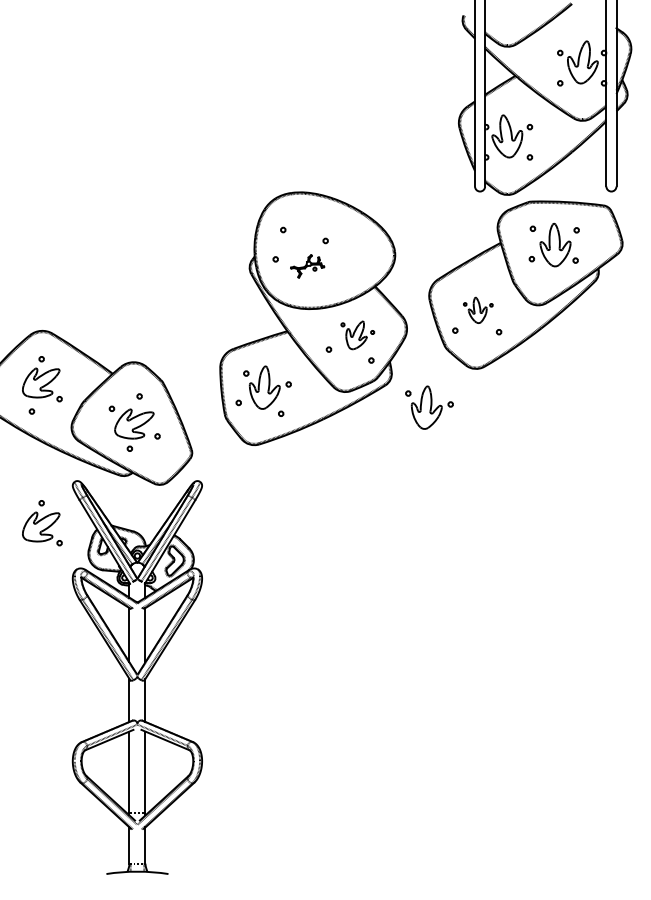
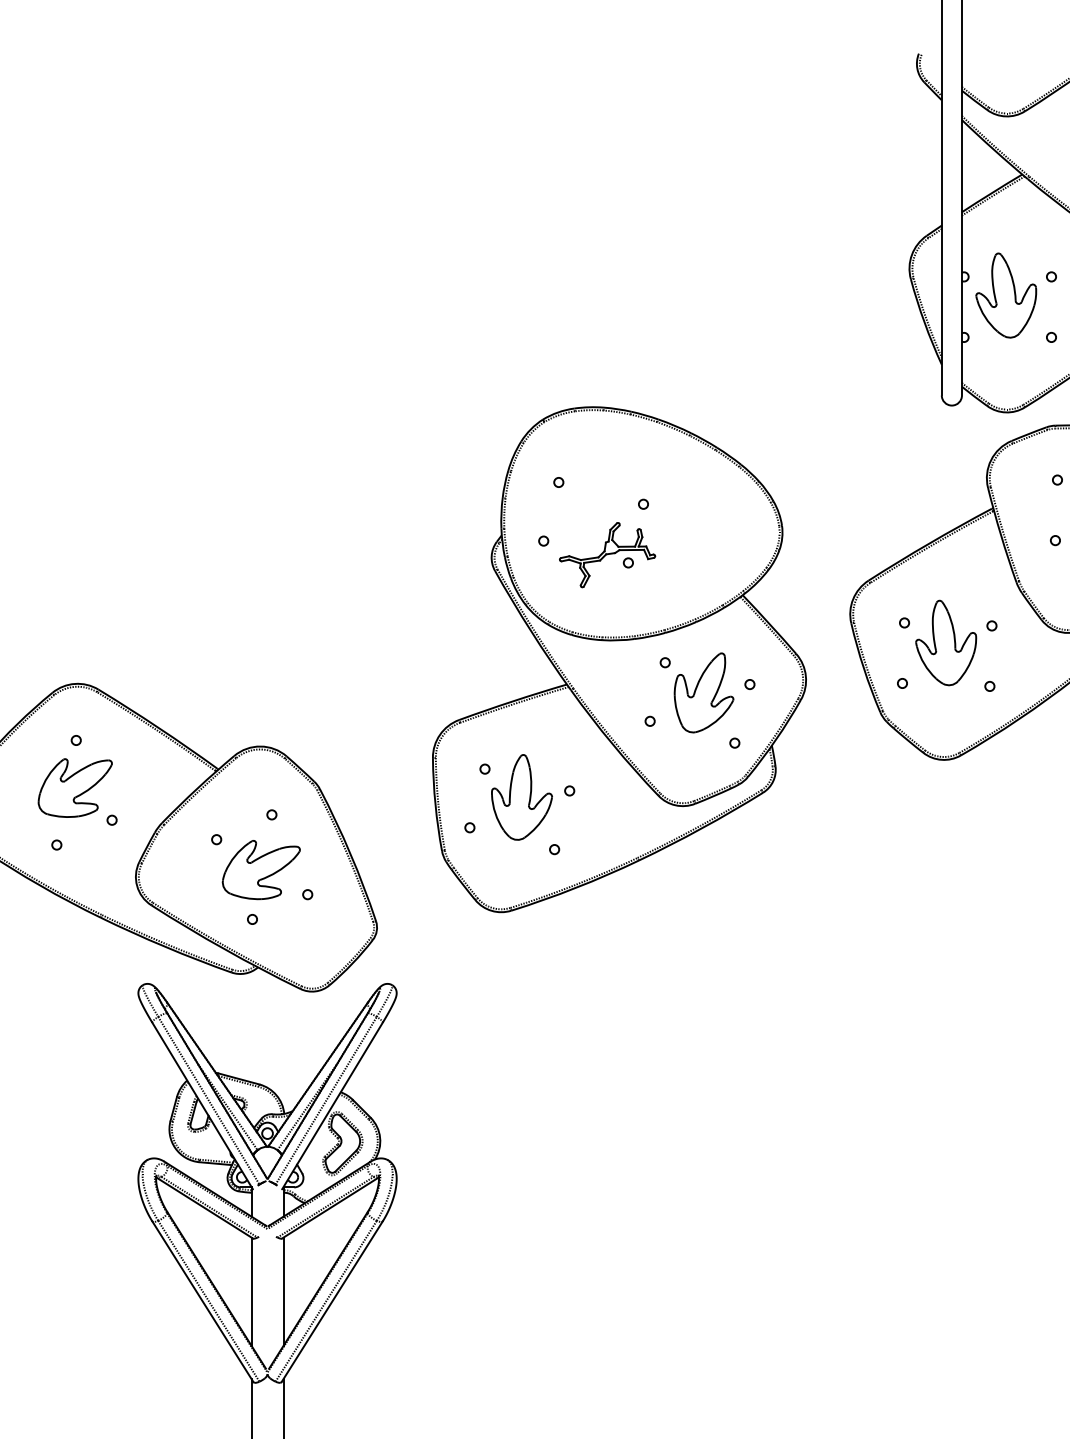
part: (307, 266) -> (607, 555), size x1.43
part: (478, 310) -> (948, 643), size x1.67
part: (357, 335) -> (707, 693), size x1.43
part: (429, 407) -> (850, 836), removed
part: (42, 523) -> (77, 1068), removed

